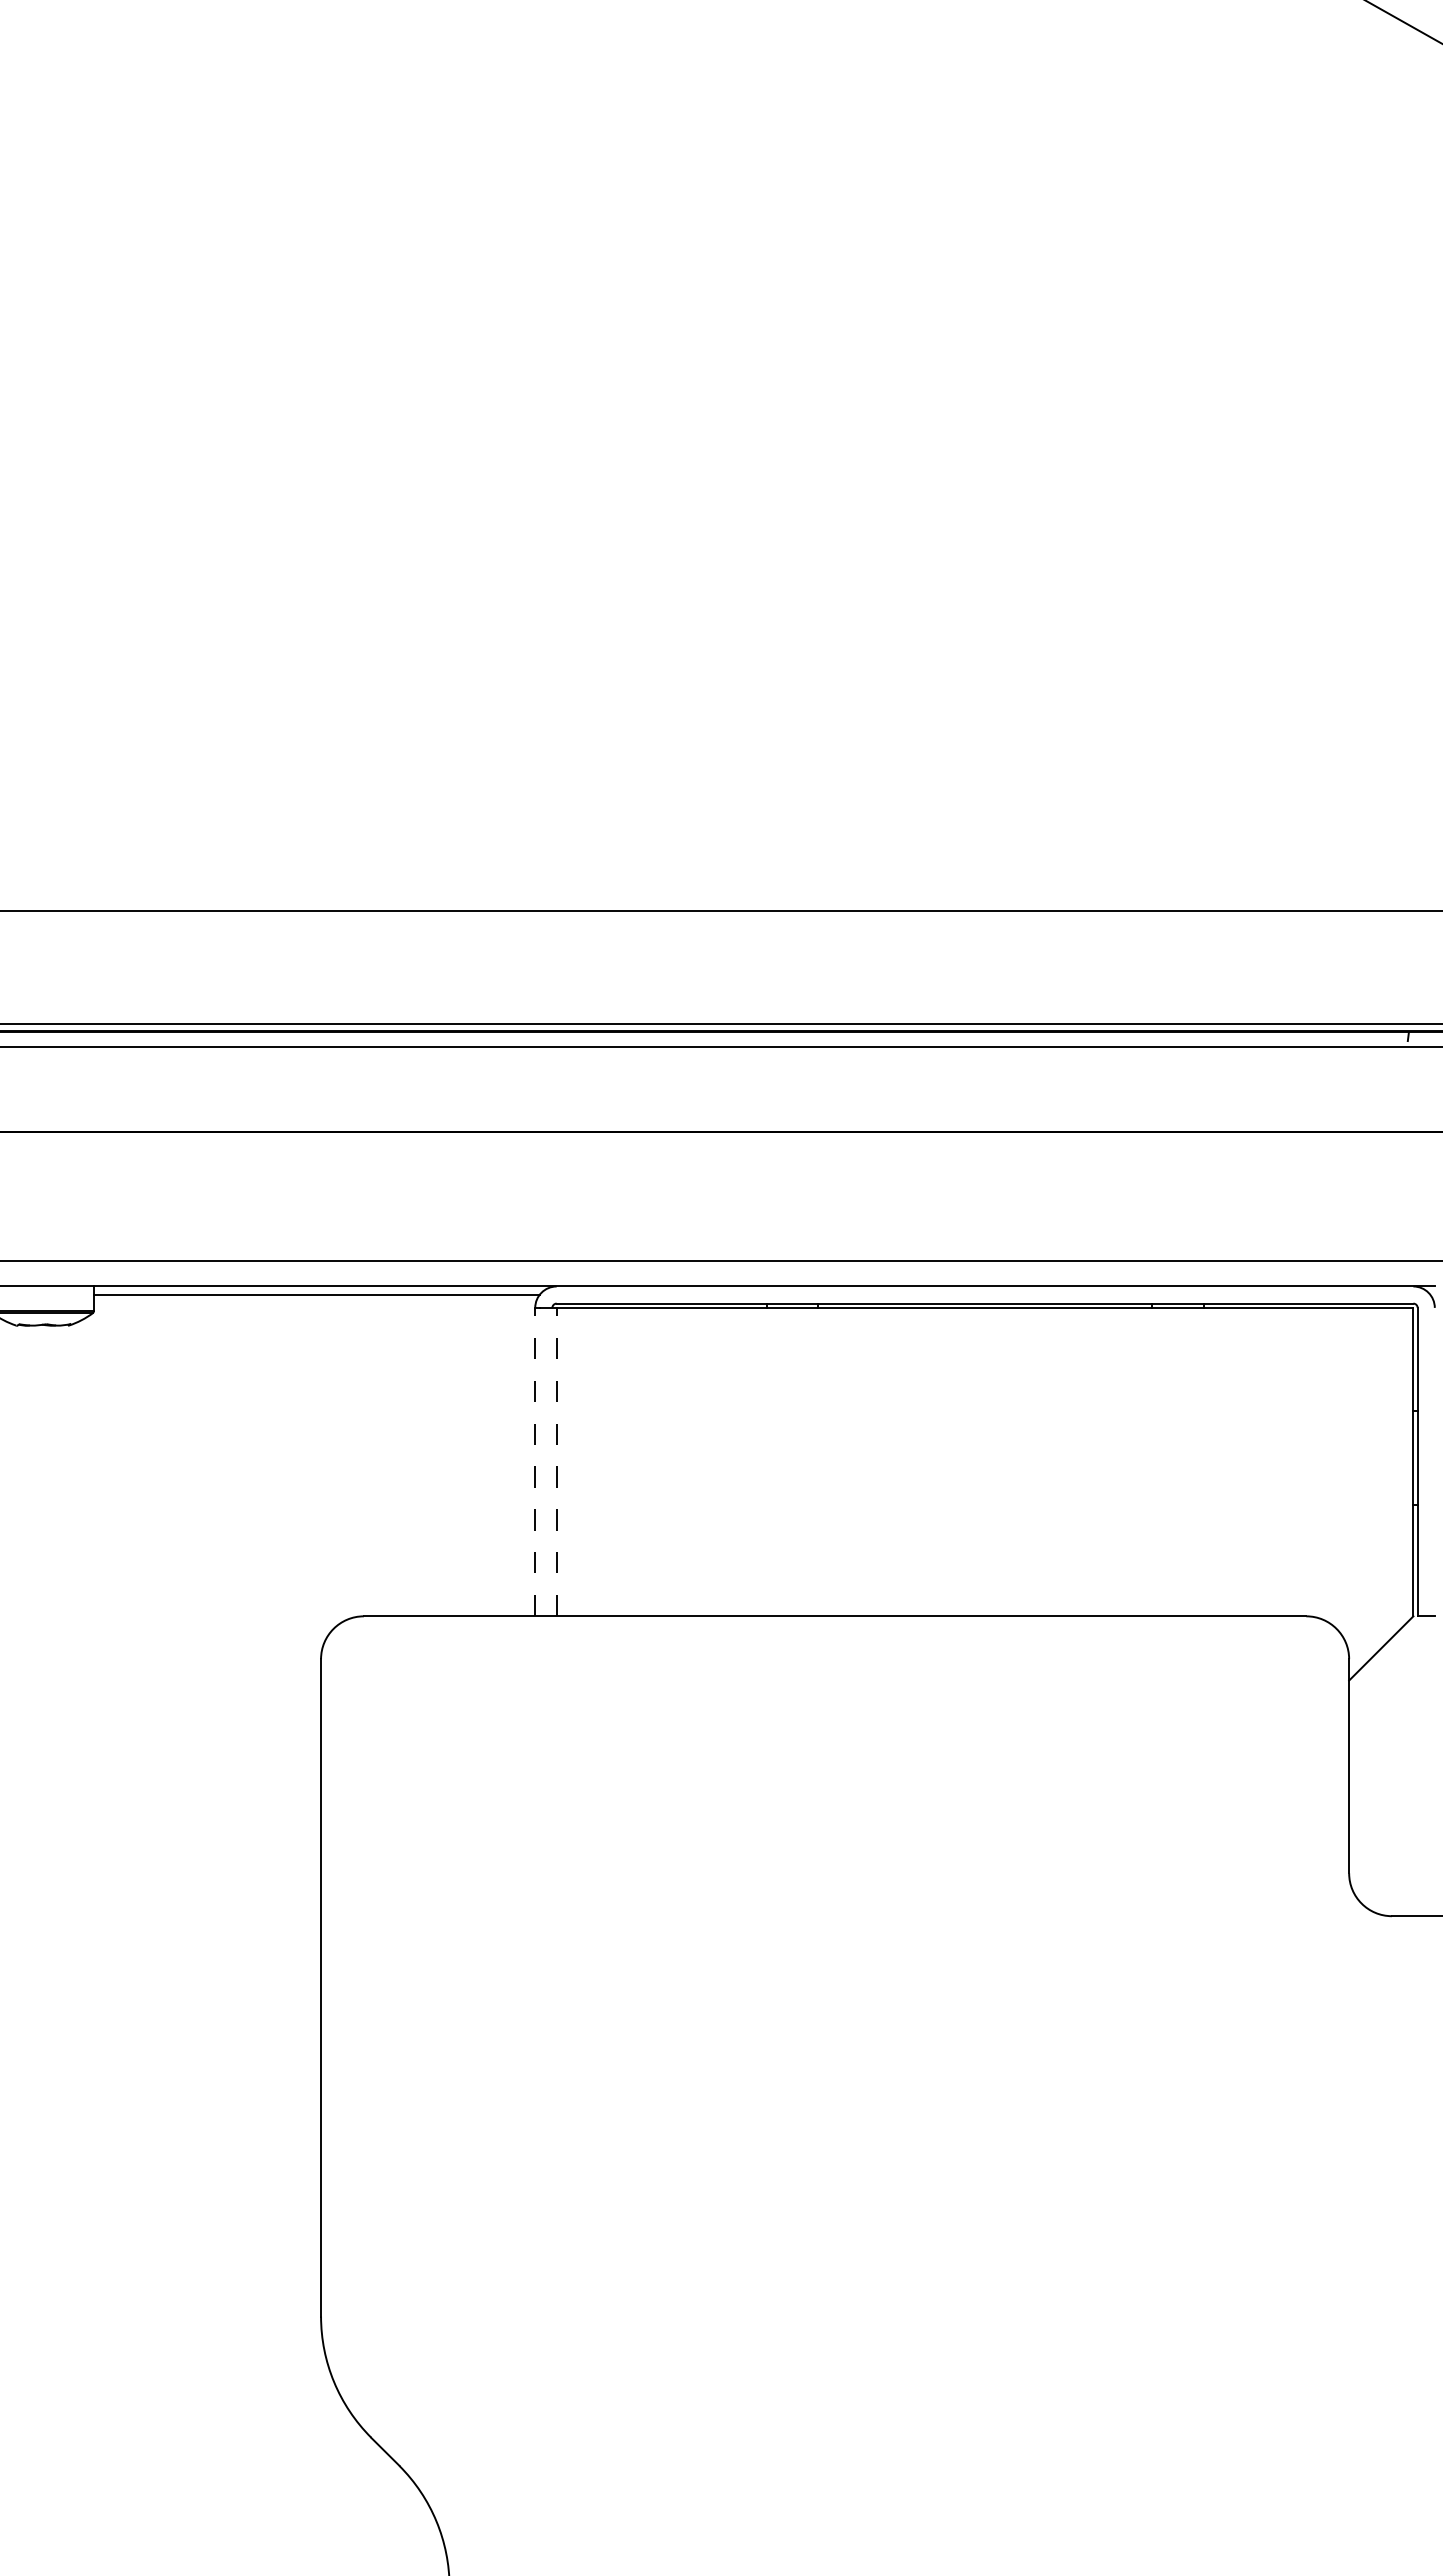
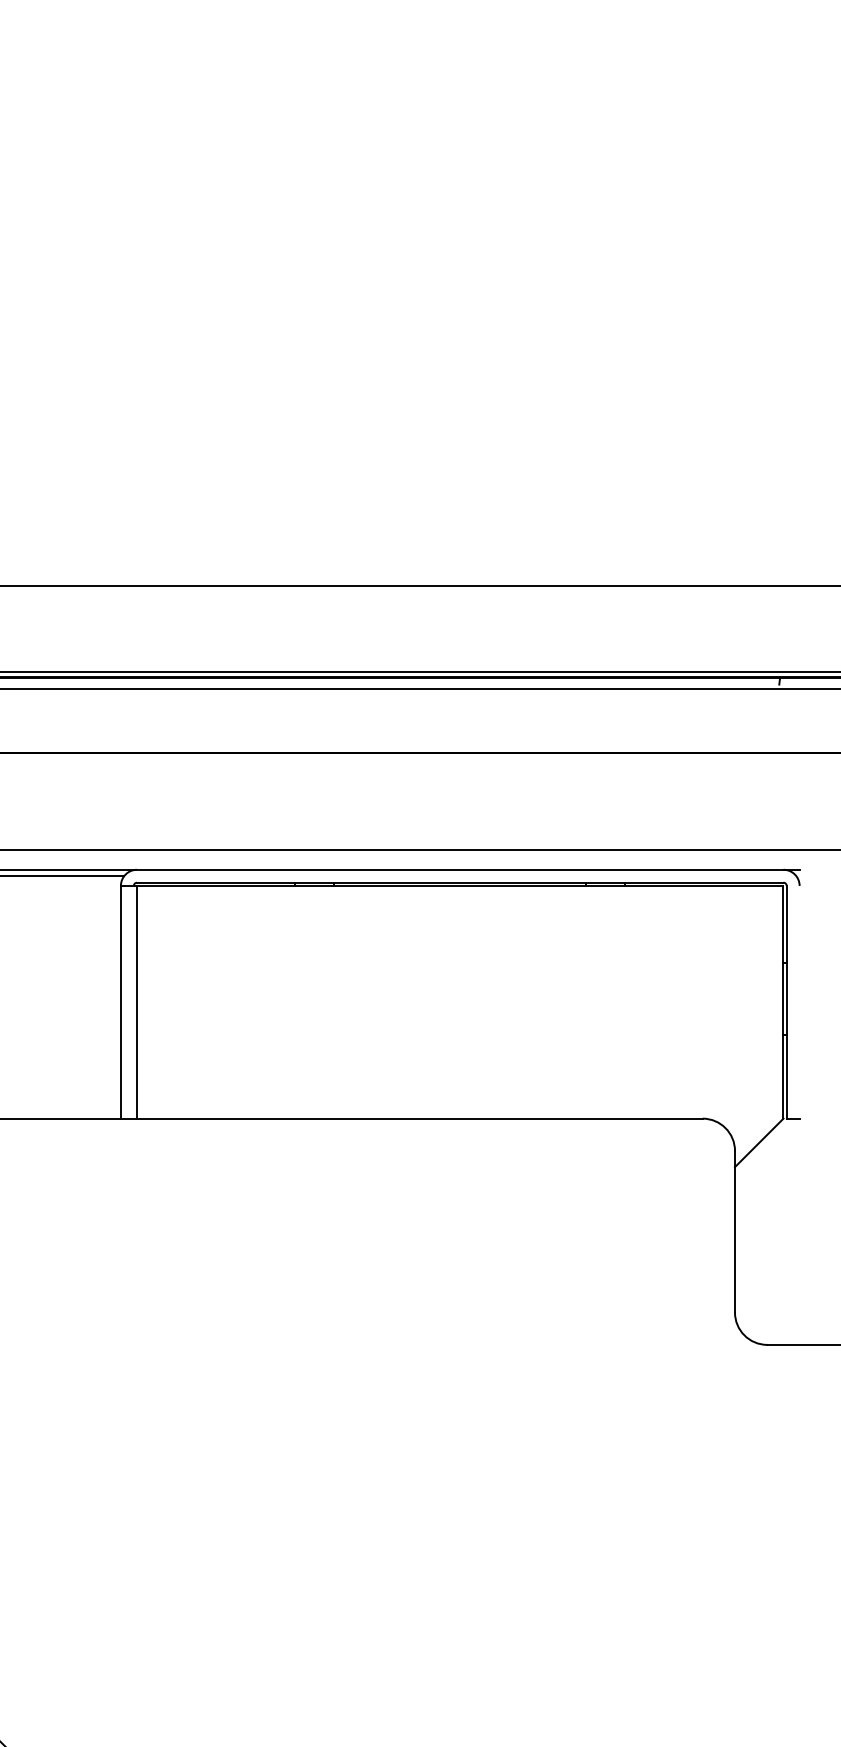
line: (535, 1461) -> (121, 1001), dashed -> solid
line: (556, 1461) -> (136, 1001), dashed -> solid

